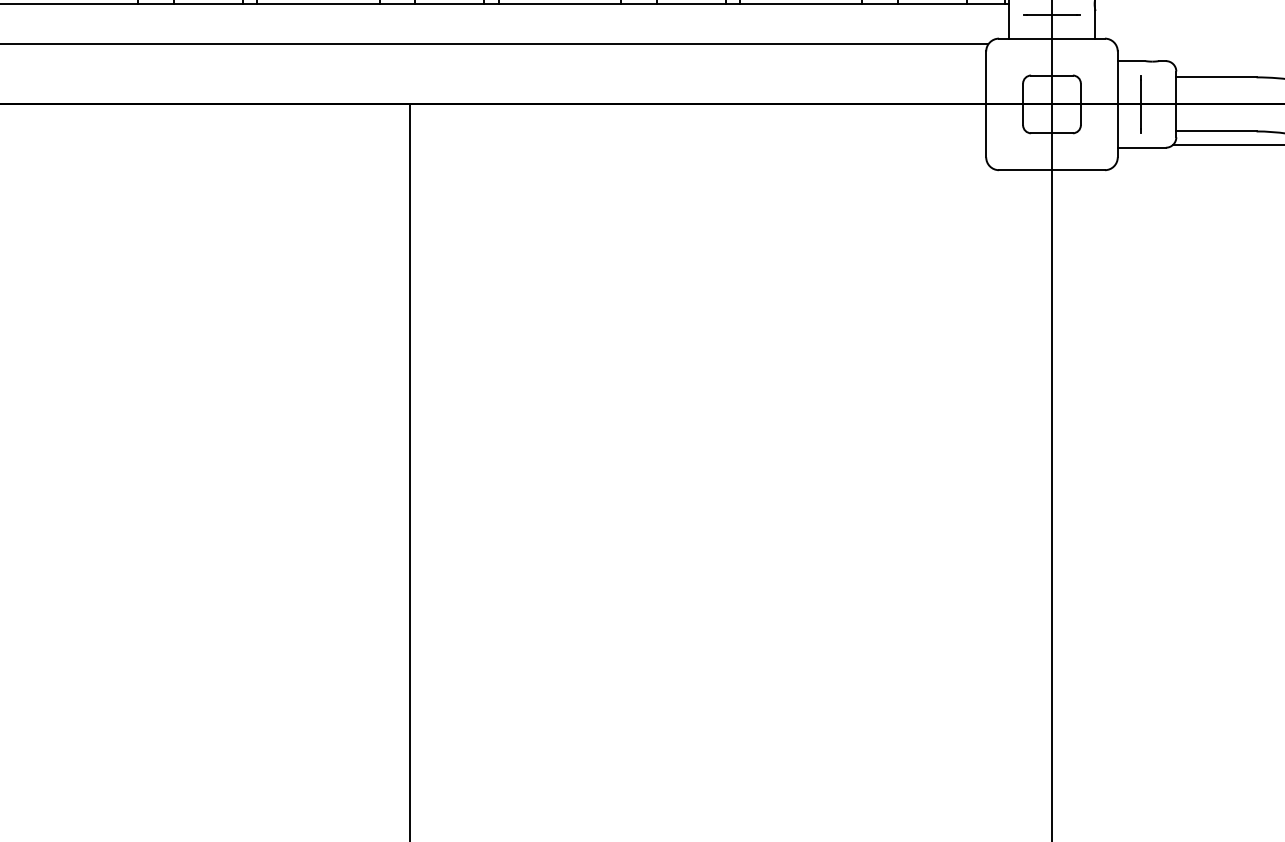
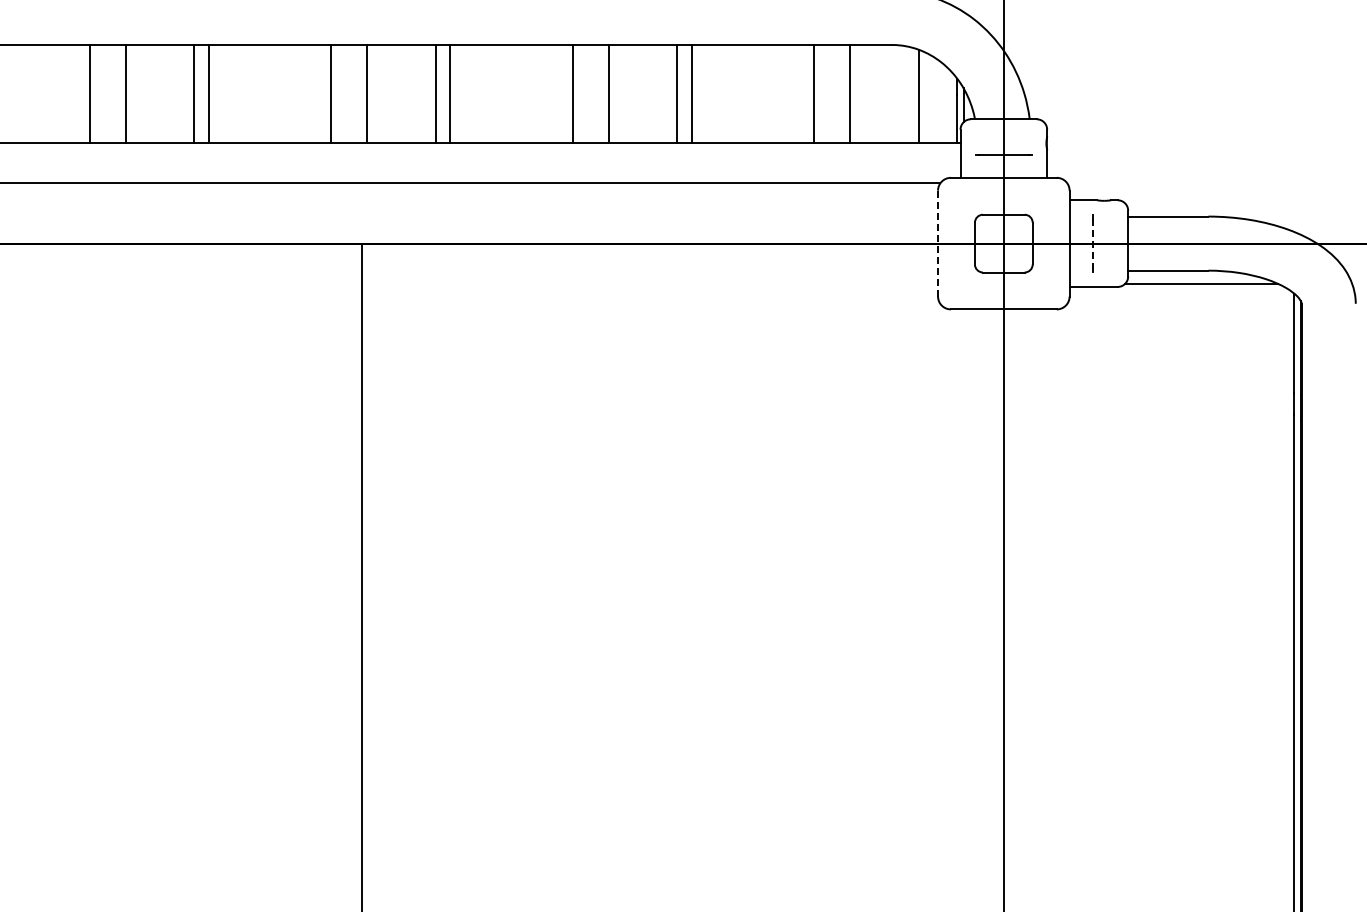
line: (986, 104) -> (938, 243), solid -> dashed
line: (1140, 104) -> (1092, 243), solid -> dashed

